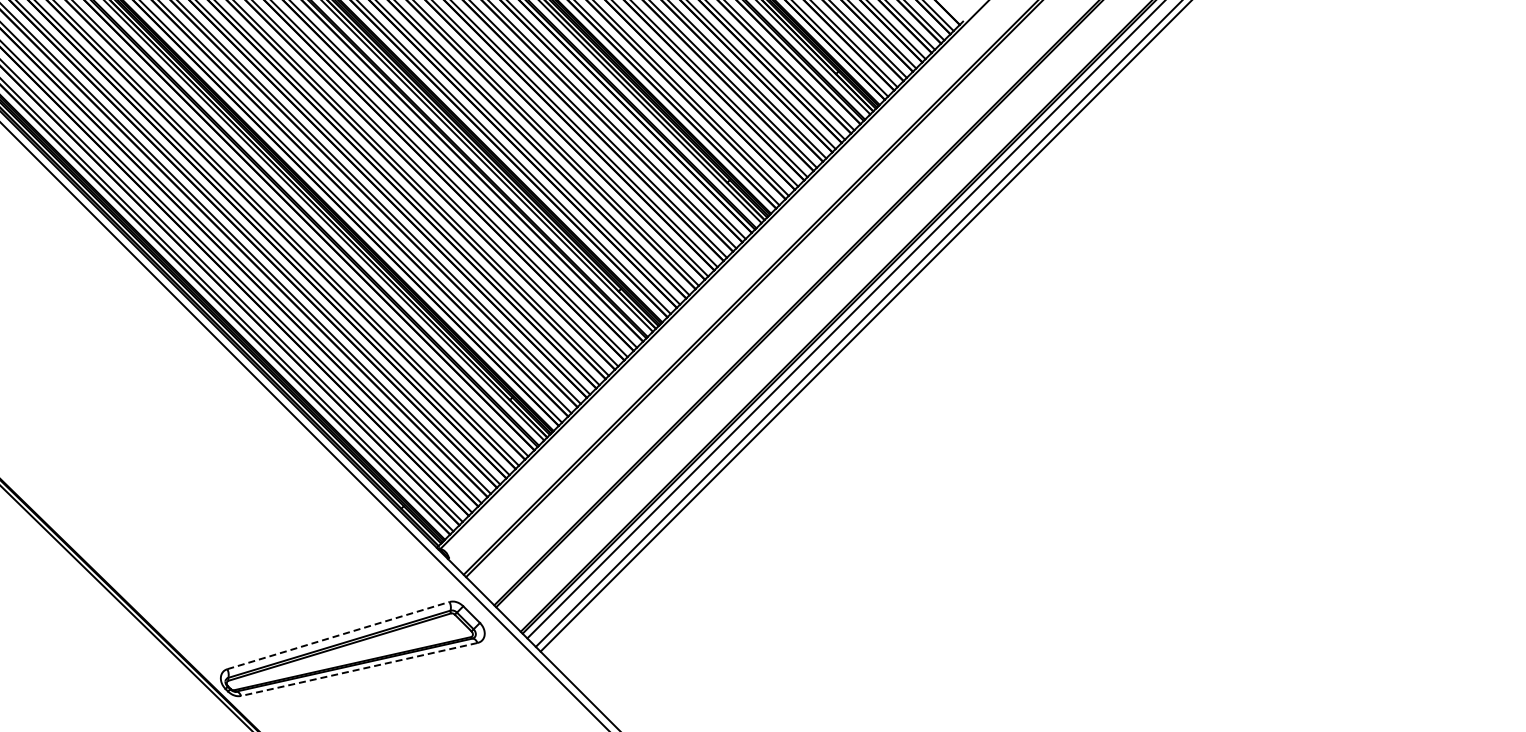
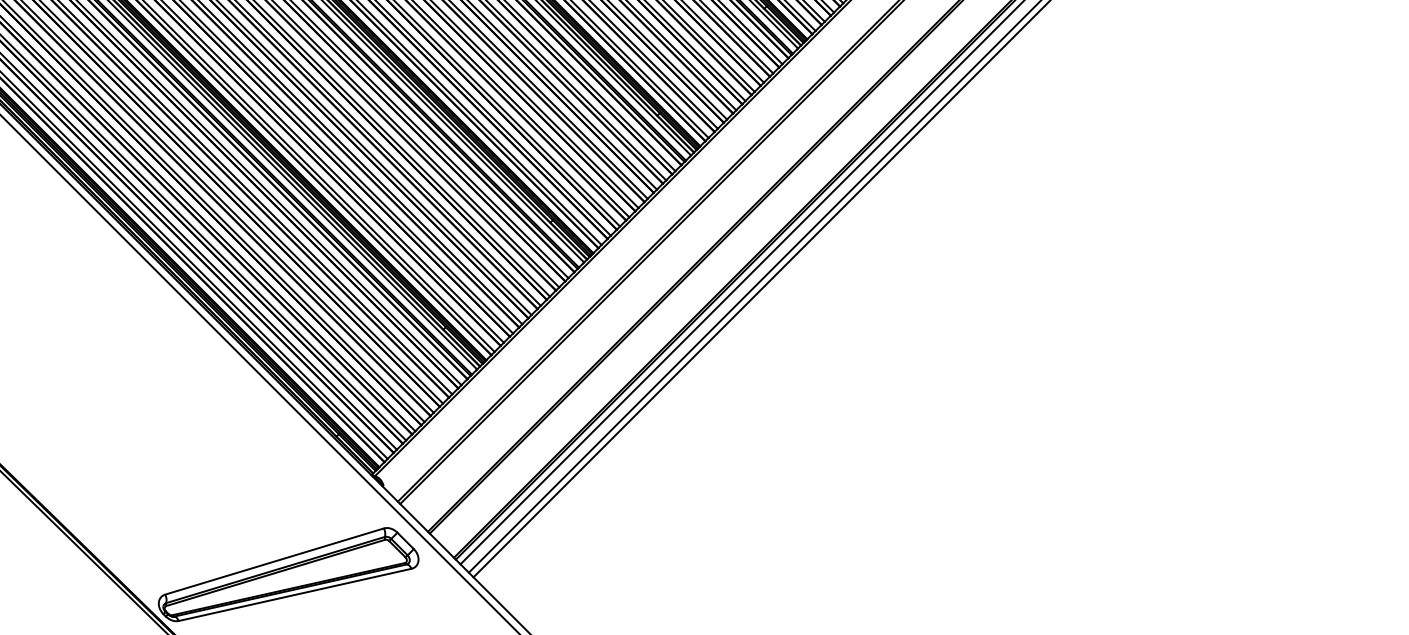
line: (338, 635) -> (274, 561), dashed -> solid
line: (358, 669) -> (294, 594), dashed -> solid

